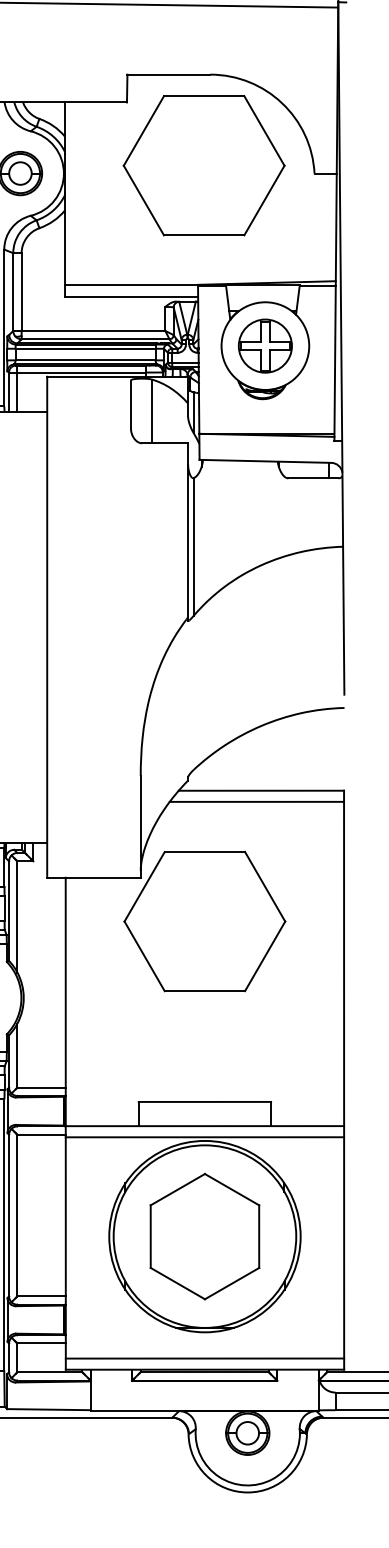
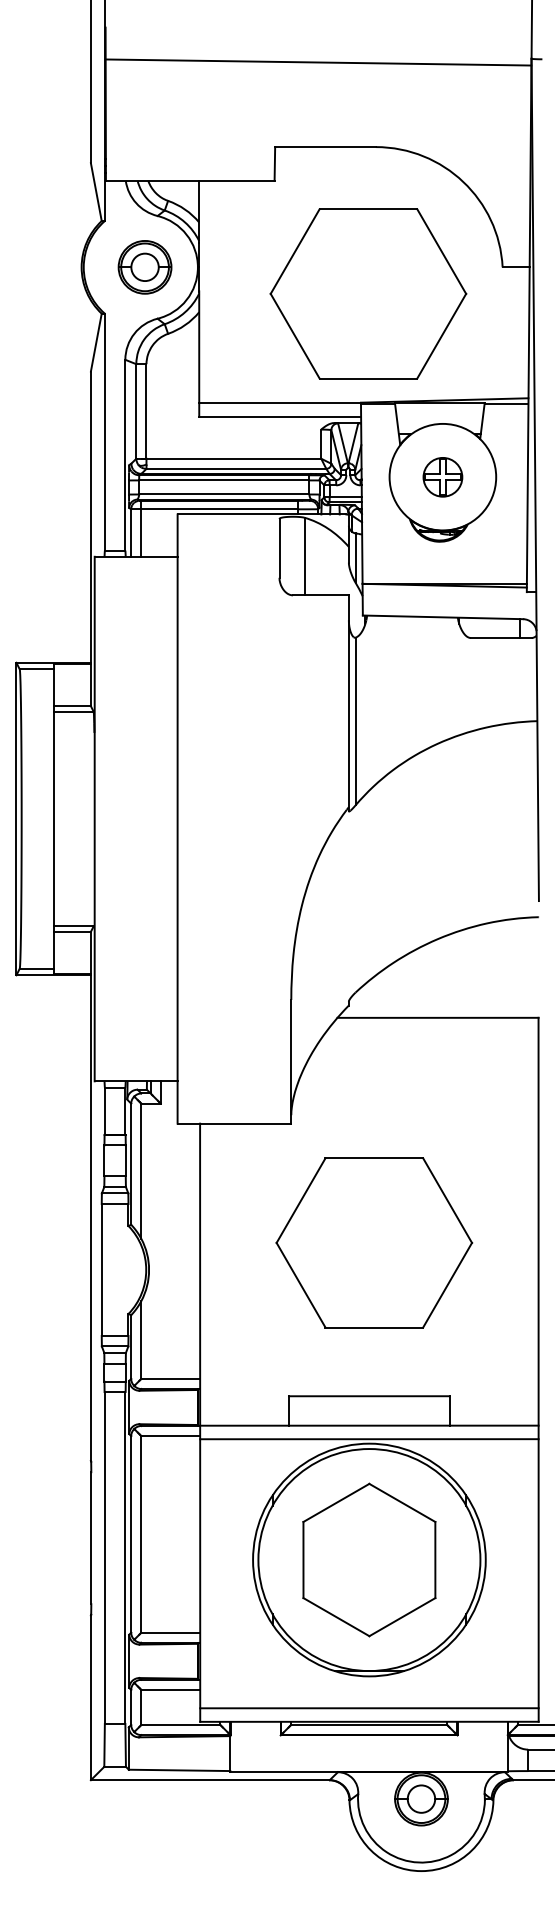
part: (204, 165) -> (368, 293), moved
part: (265, 346) -> (442, 477), size x0.6
line: (256, 801) -> (432, 1031), removed
part: (205, 921) -> (374, 1242), moved

